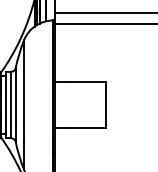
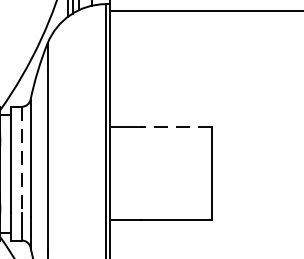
line: (88, 81) -> (176, 126), solid -> dashed
line: (11, 98) -> (22, 160), solid -> dashed

